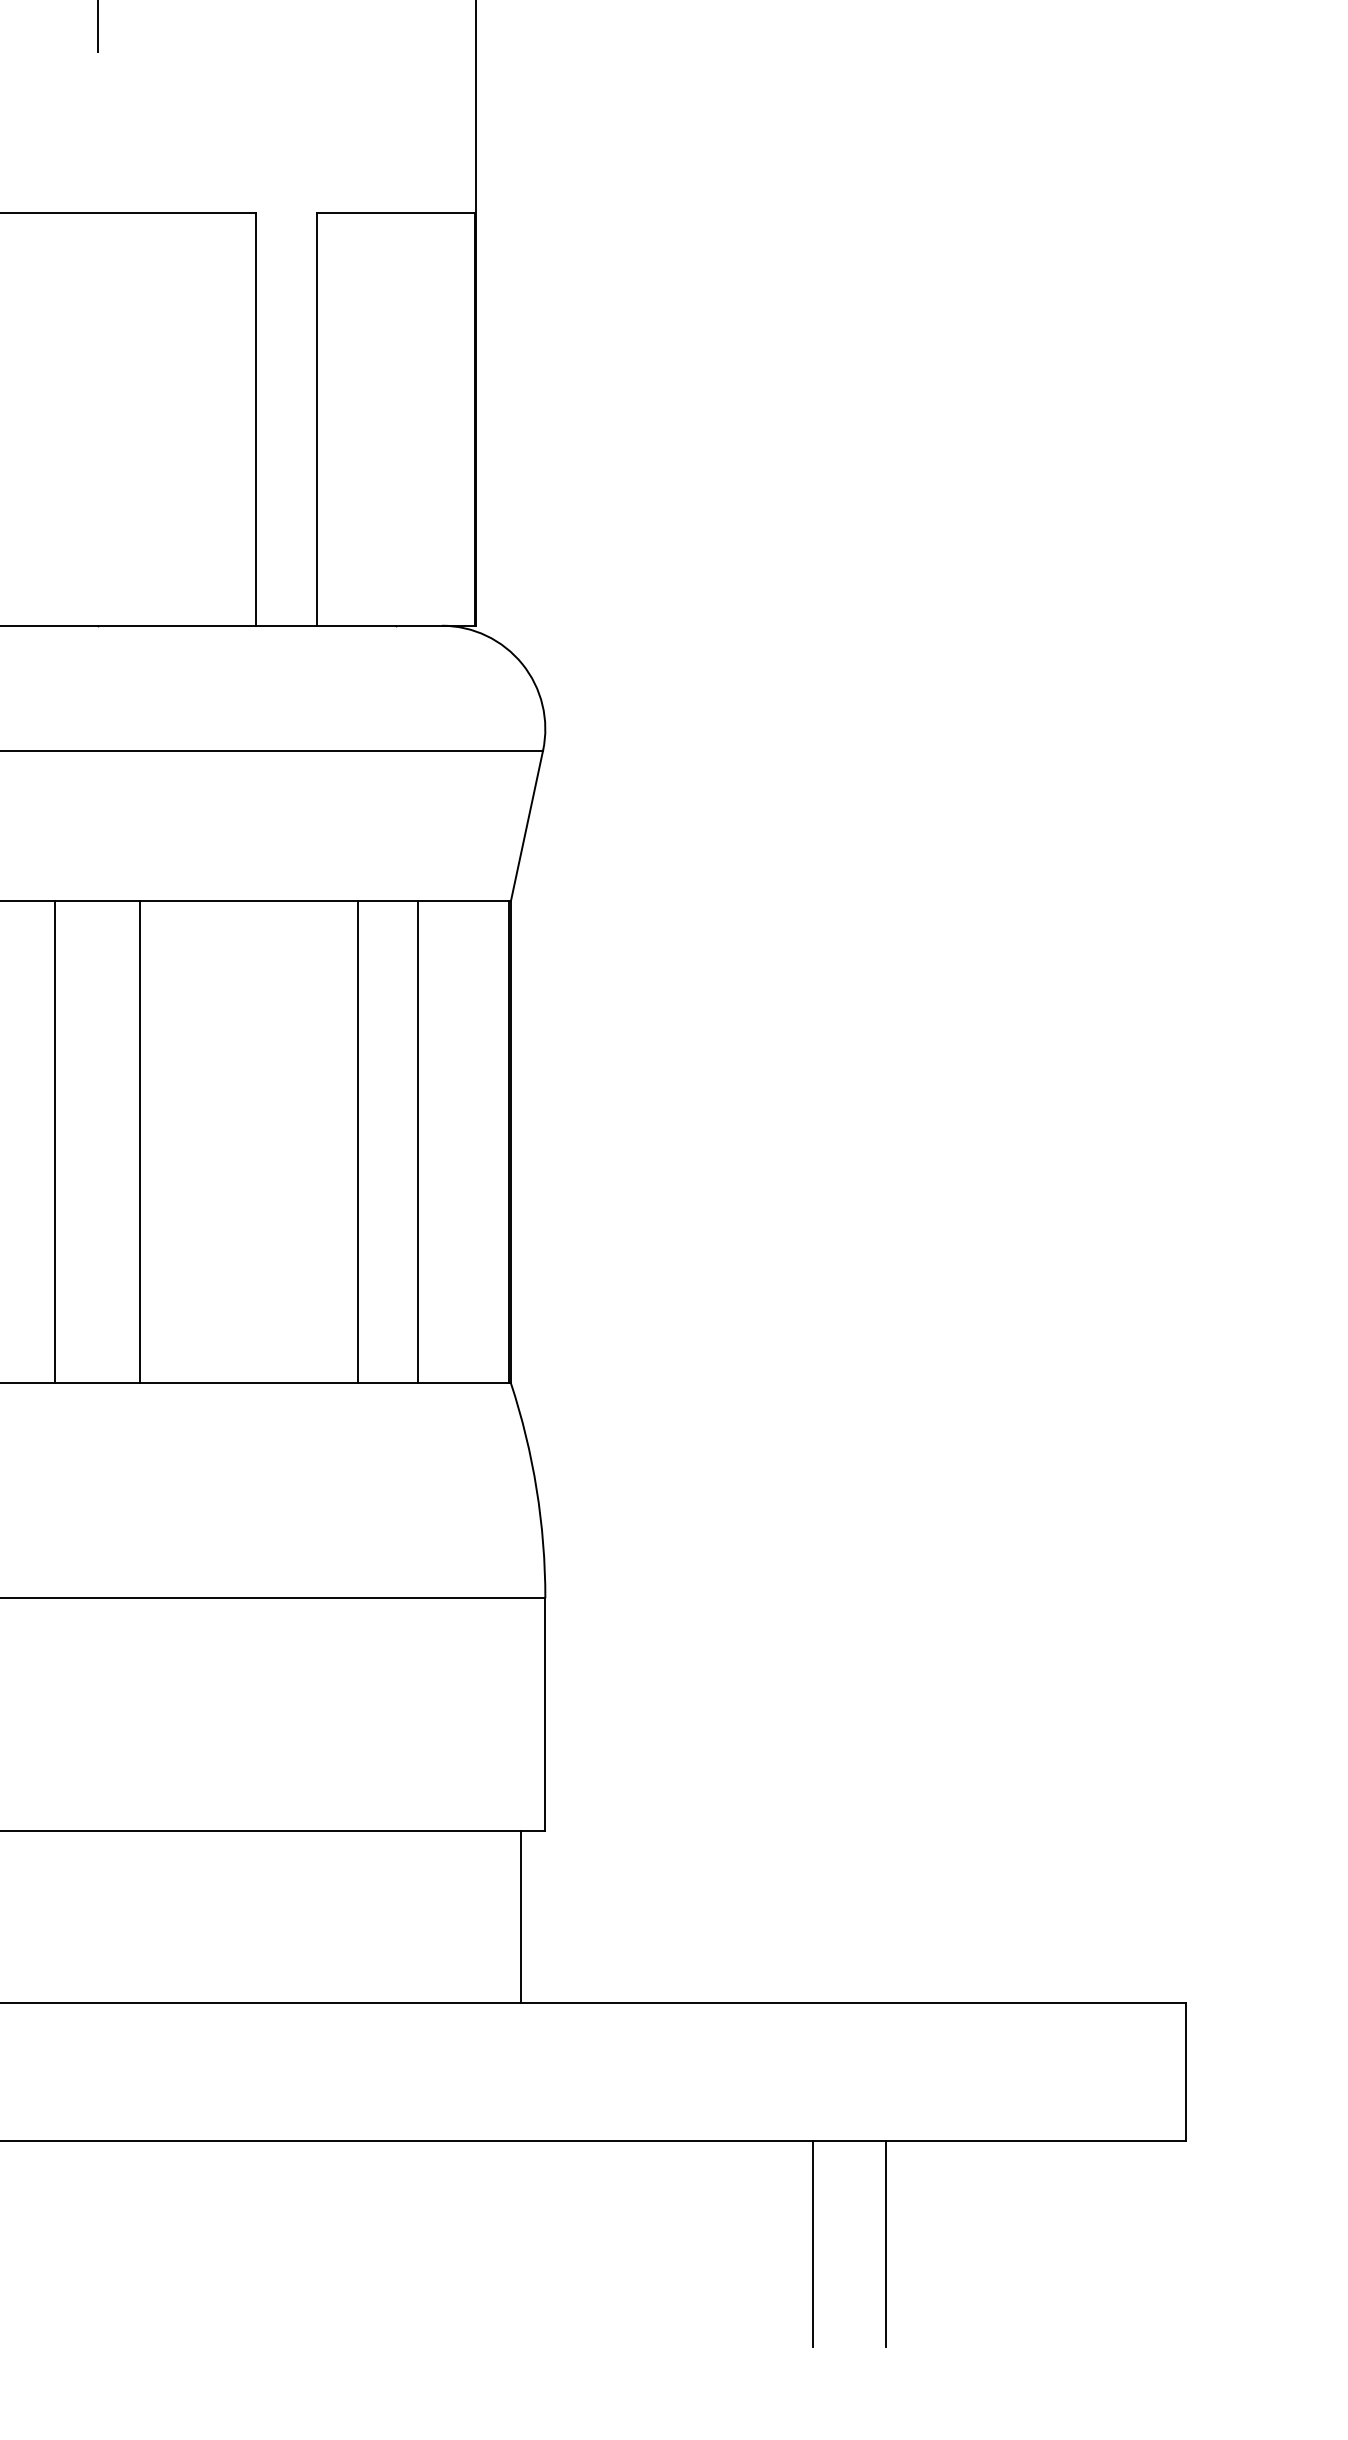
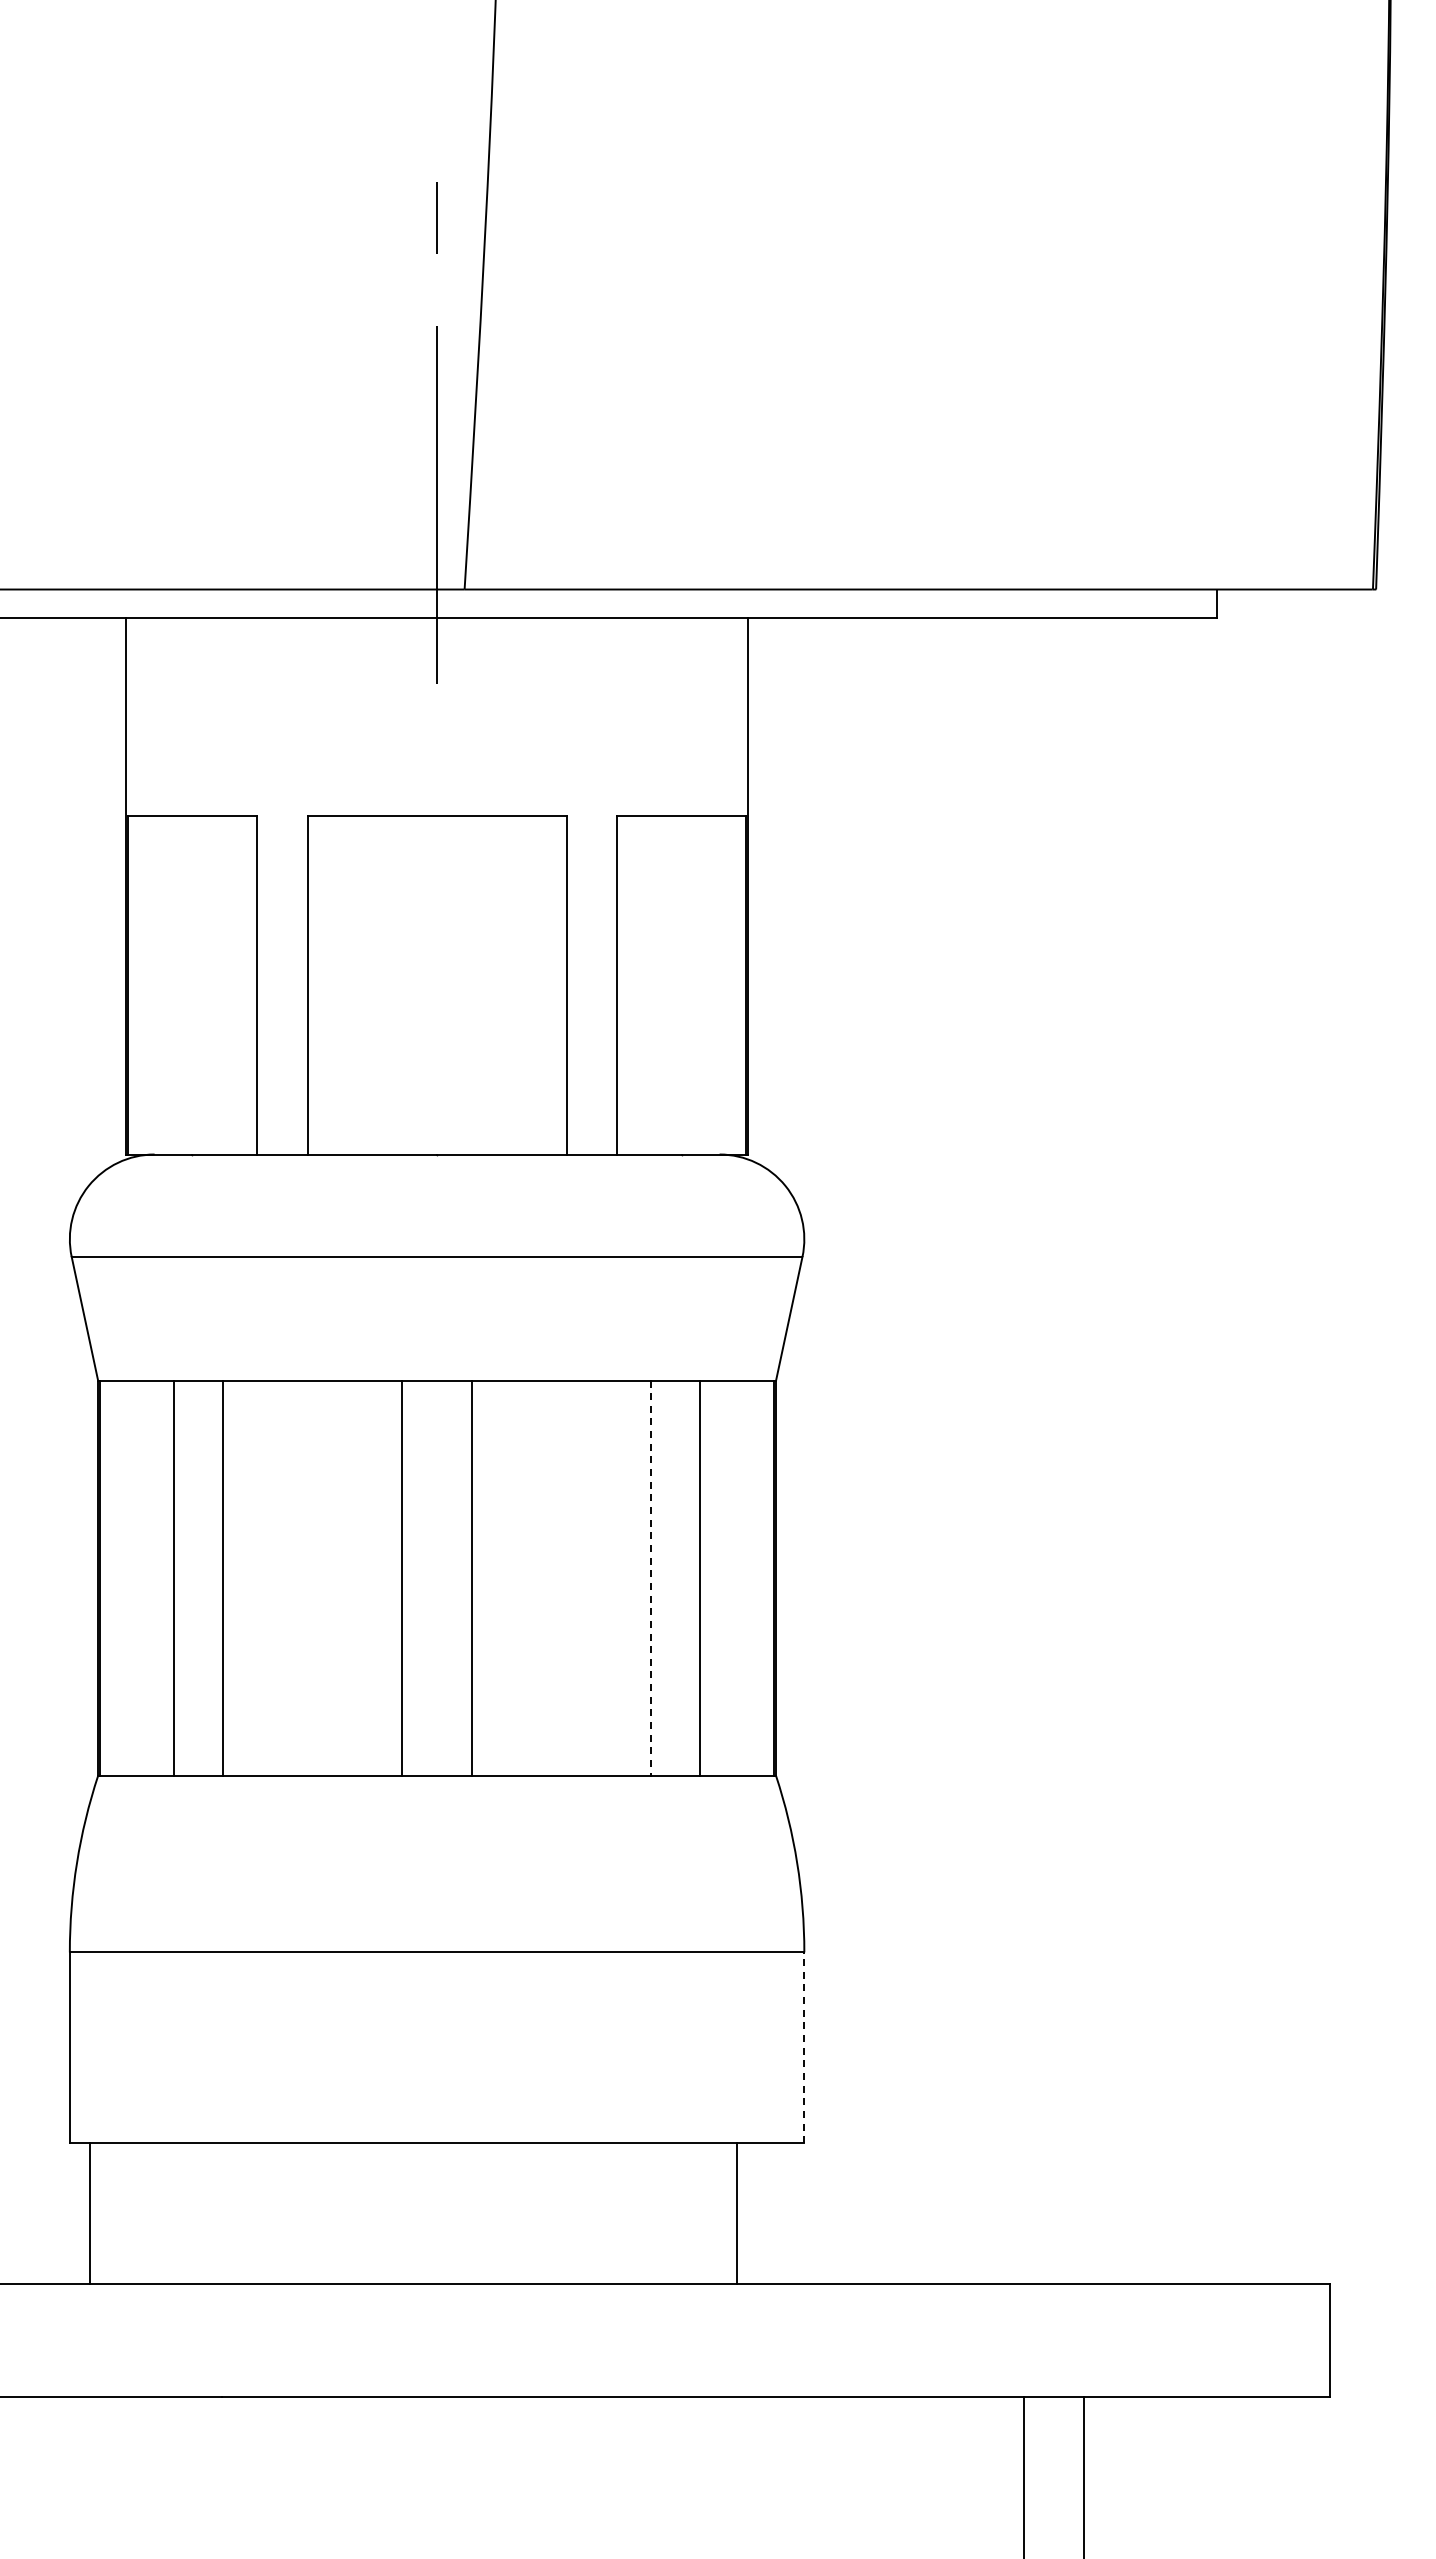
line: (357, 1142) -> (650, 1578), solid -> dashed
line: (545, 1714) -> (804, 2047), solid -> dashed
line: (521, 1916) -> (736, 2213), moved

